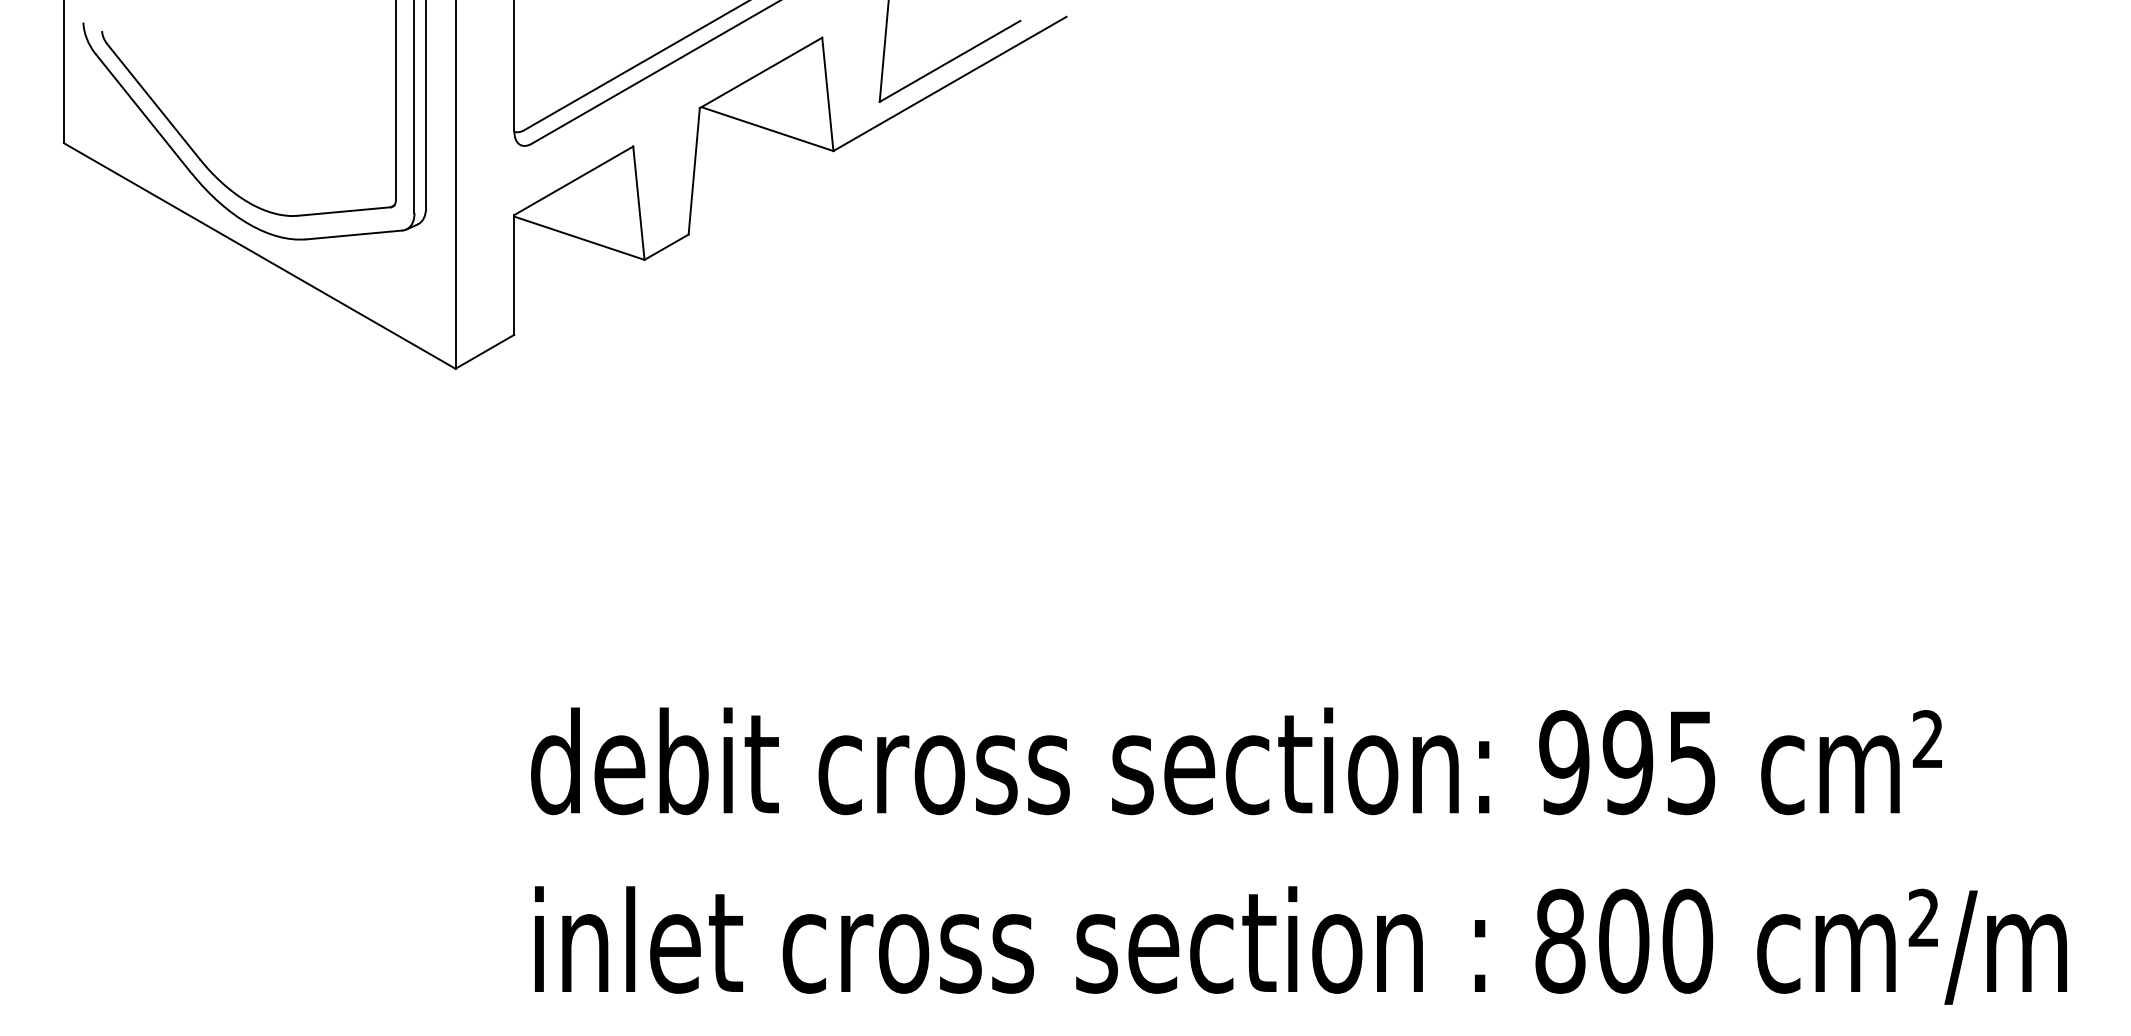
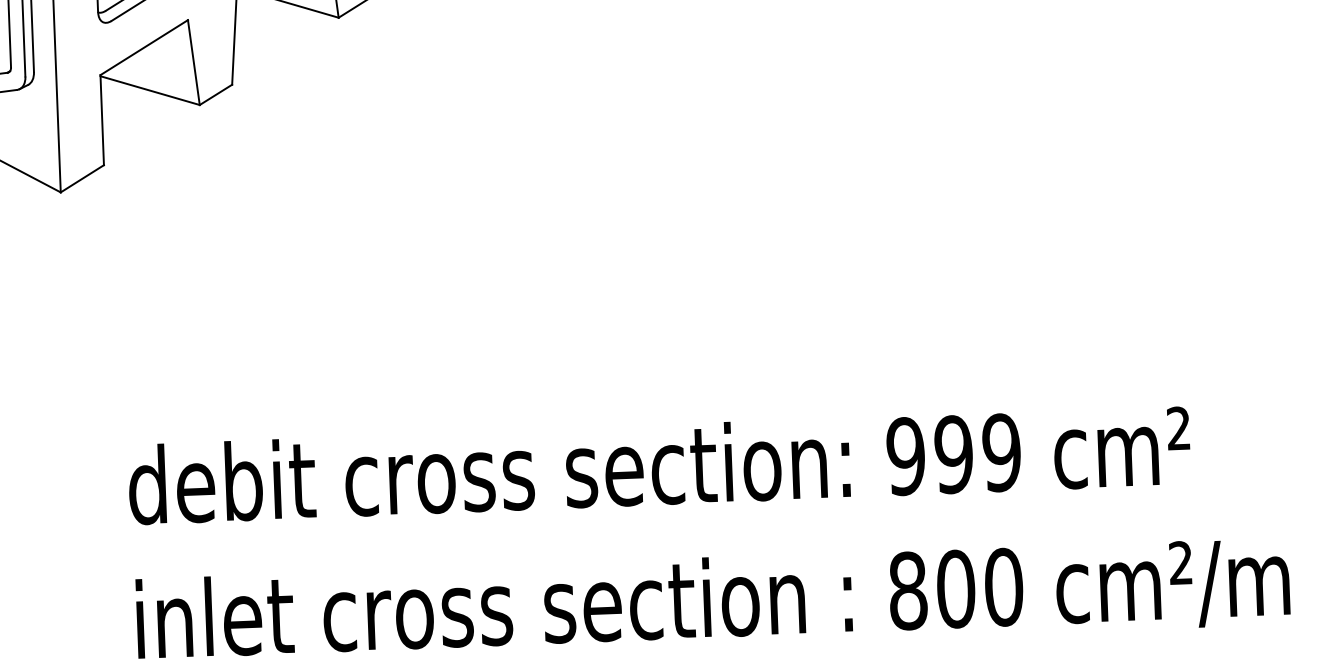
text: (1691, 762) -> (1001, 452), 995 -> 999

